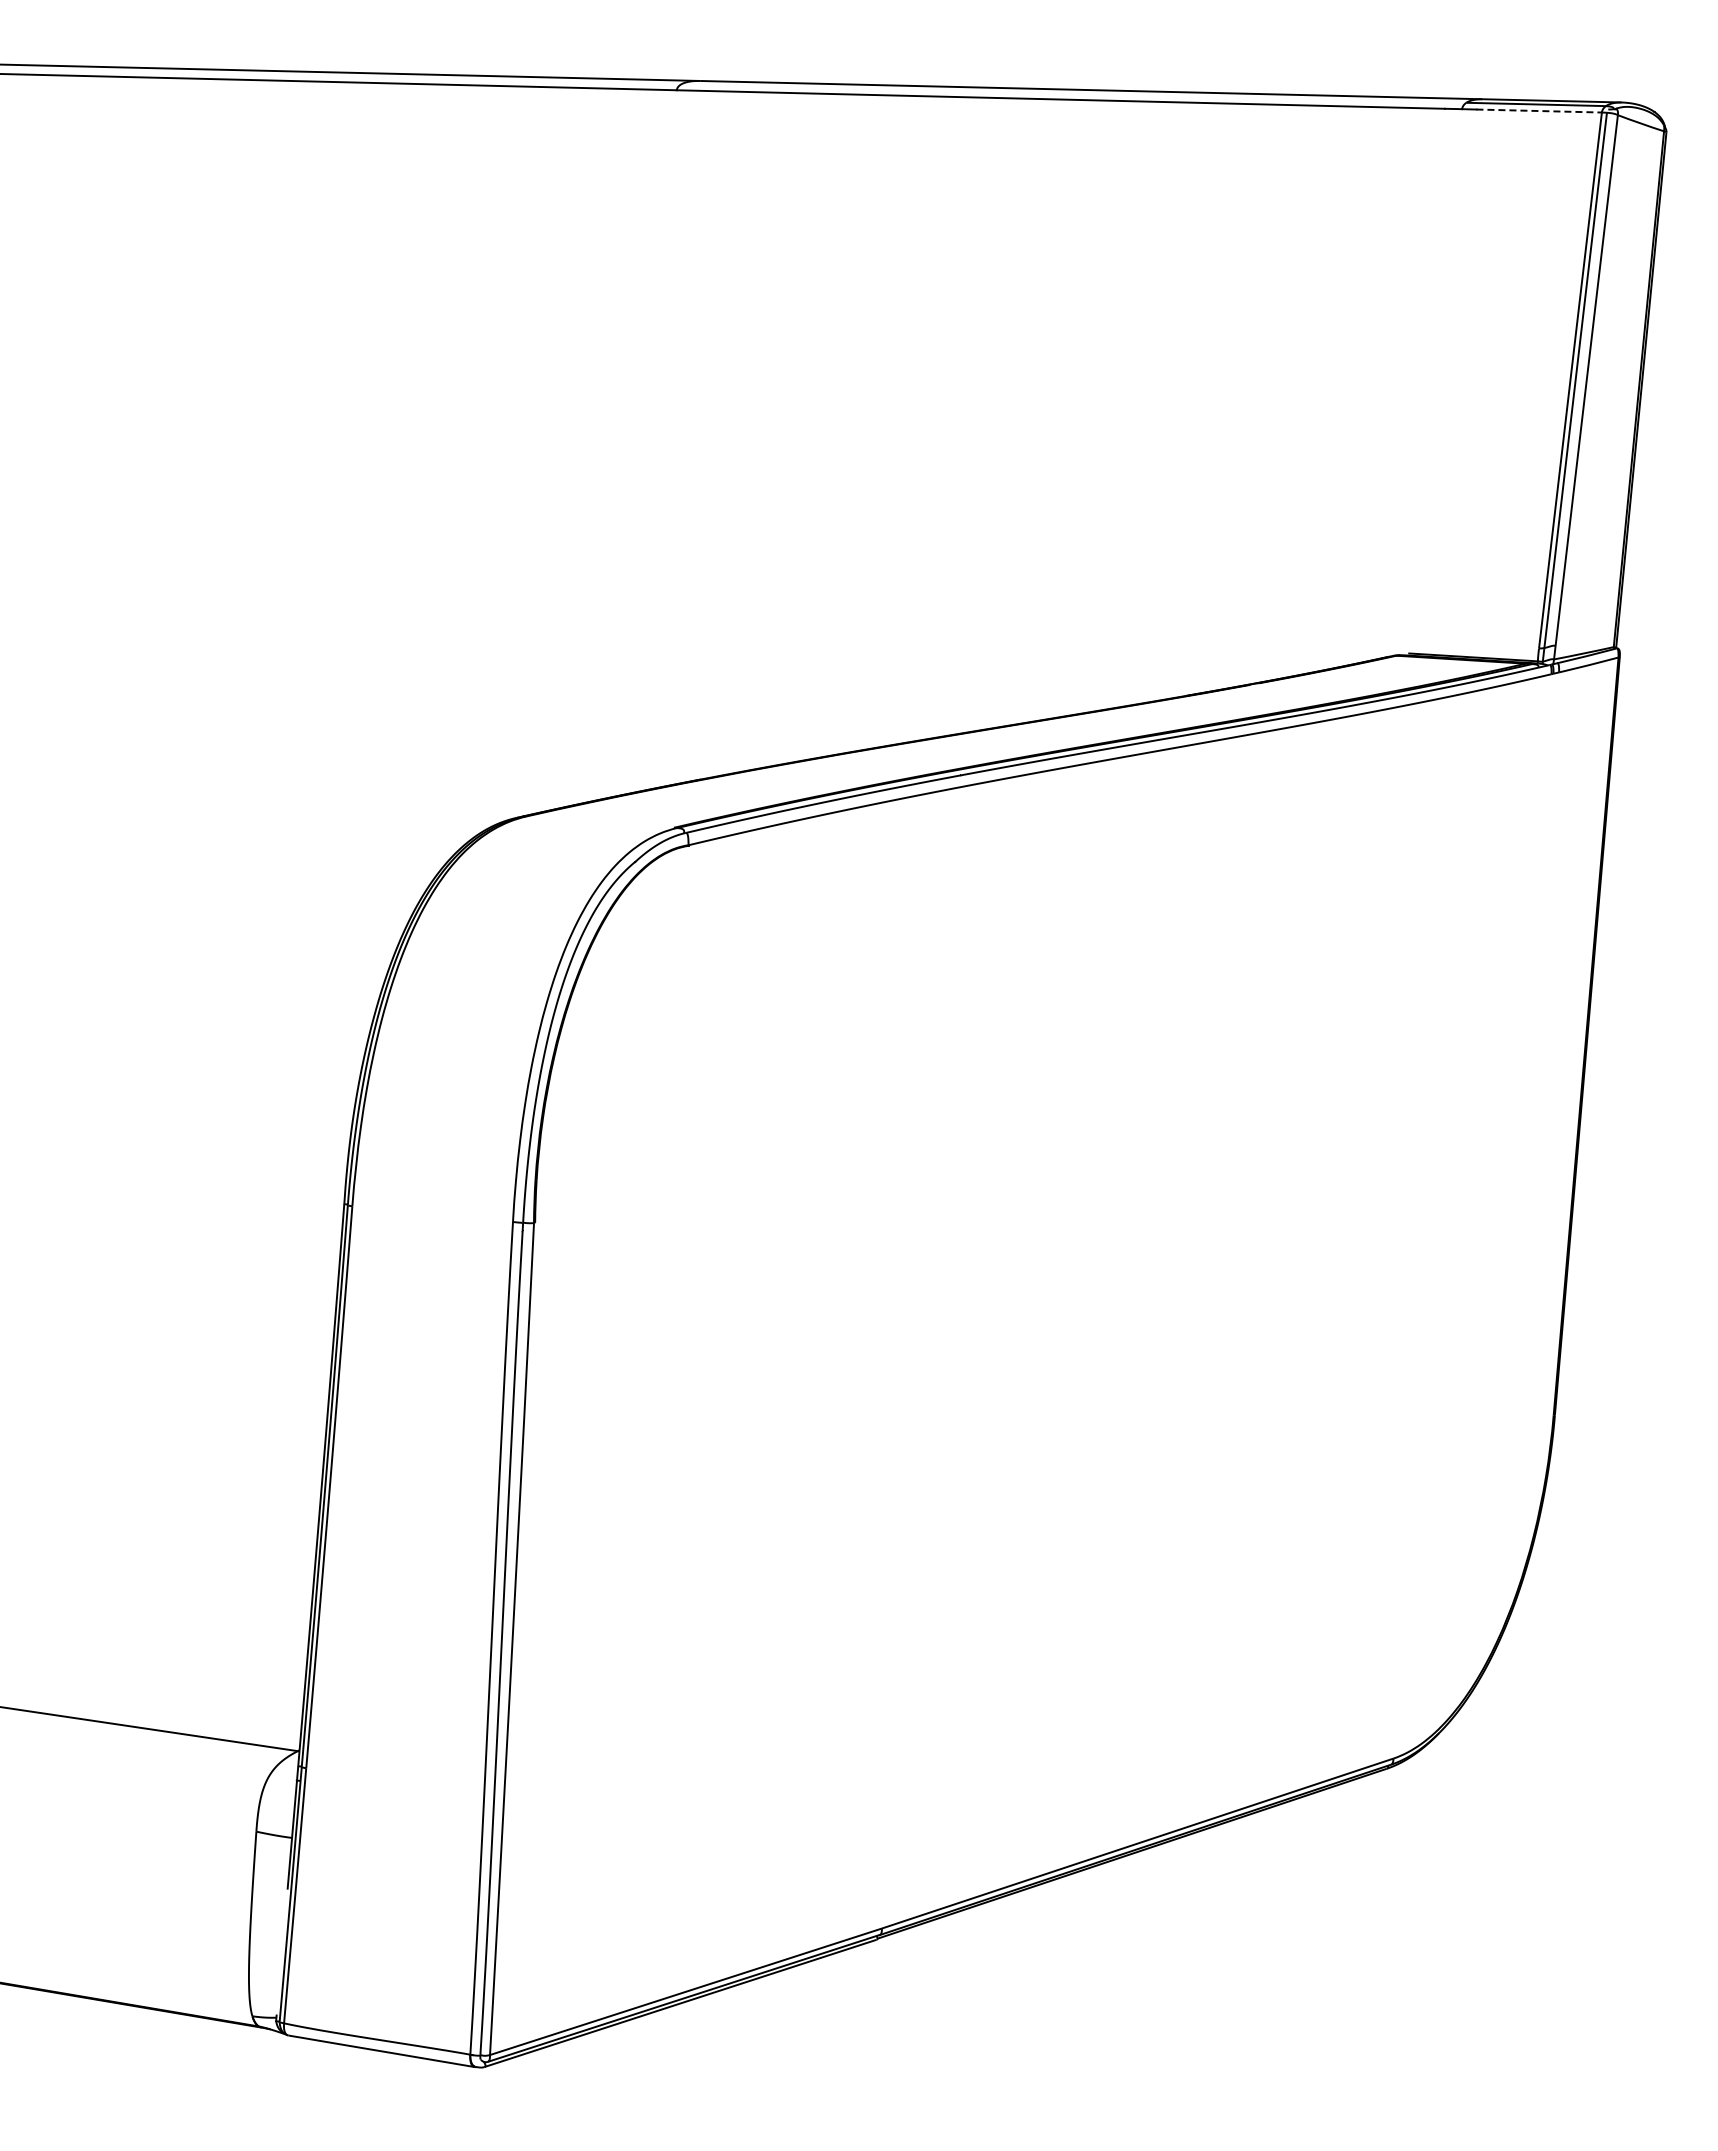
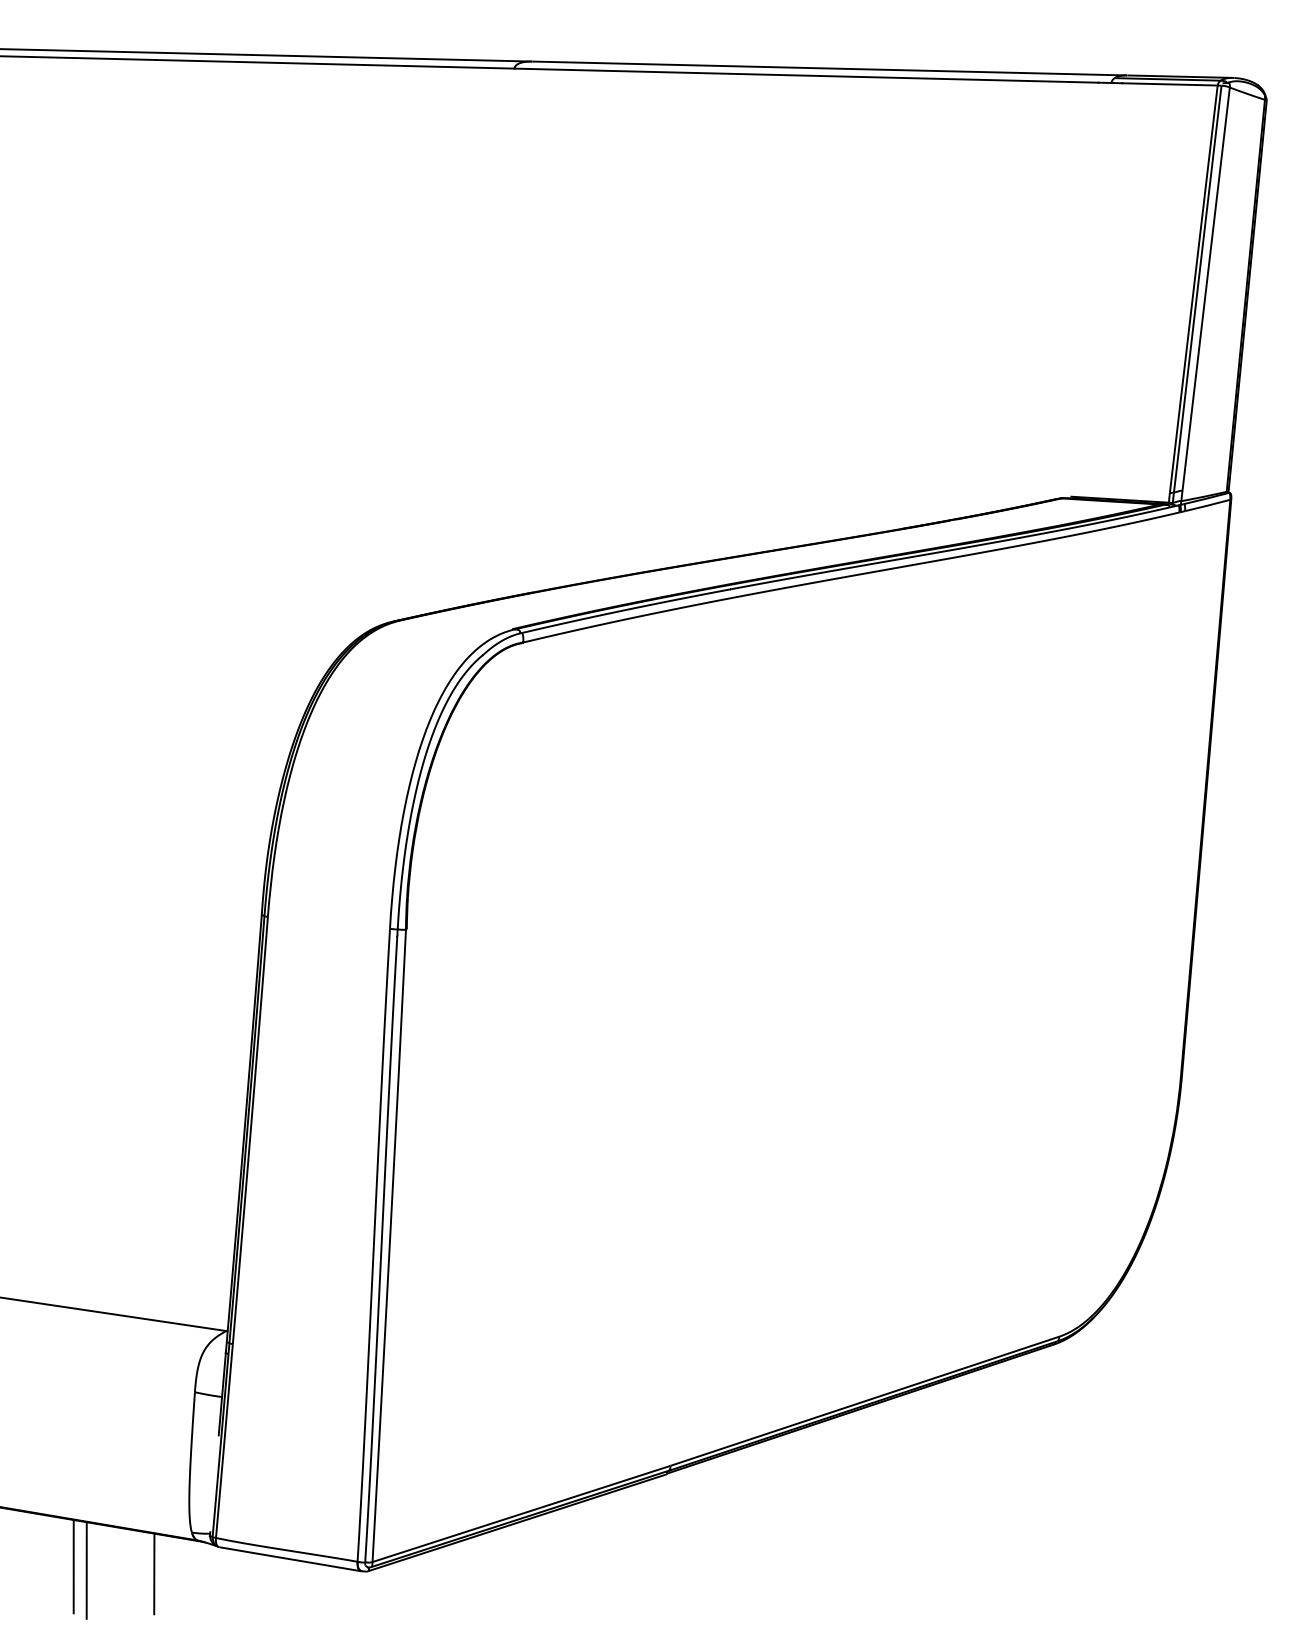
line: (1539, 111) -> (1170, 84), dashed -> solid
line: (96, 2060) -> (73, 1566), added
line: (113, 2065) -> (86, 1569), added
line: (202, 2070) -> (153, 1573), added

